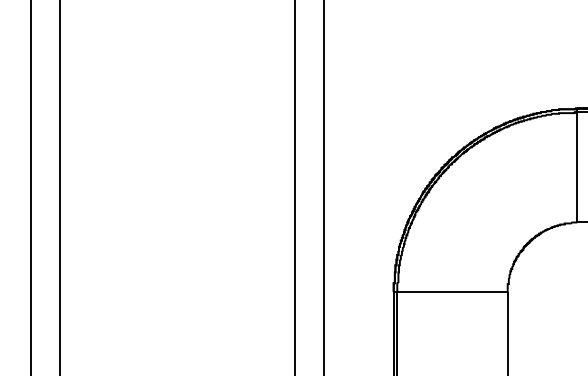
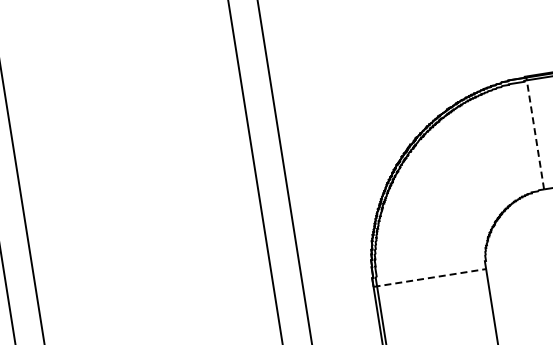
line: (577, 164) -> (535, 132), solid -> dashed
line: (450, 292) -> (429, 278), solid -> dashed

